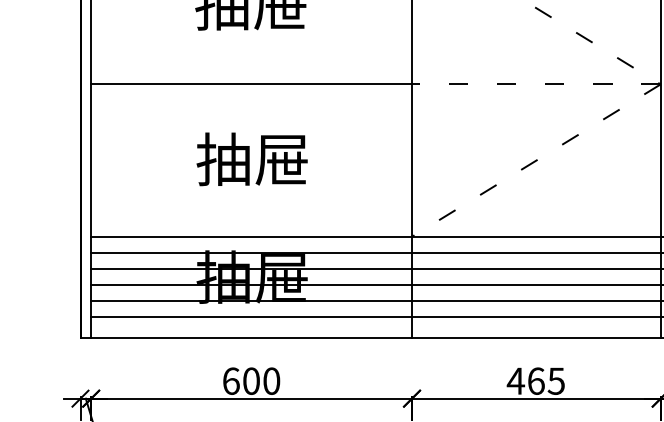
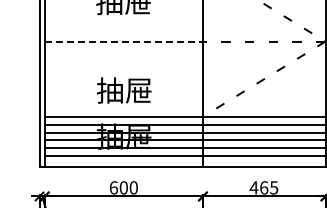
line: (252, 84) -> (124, 41), solid -> dashed
text: (252, 159) -> (124, 90), moved

